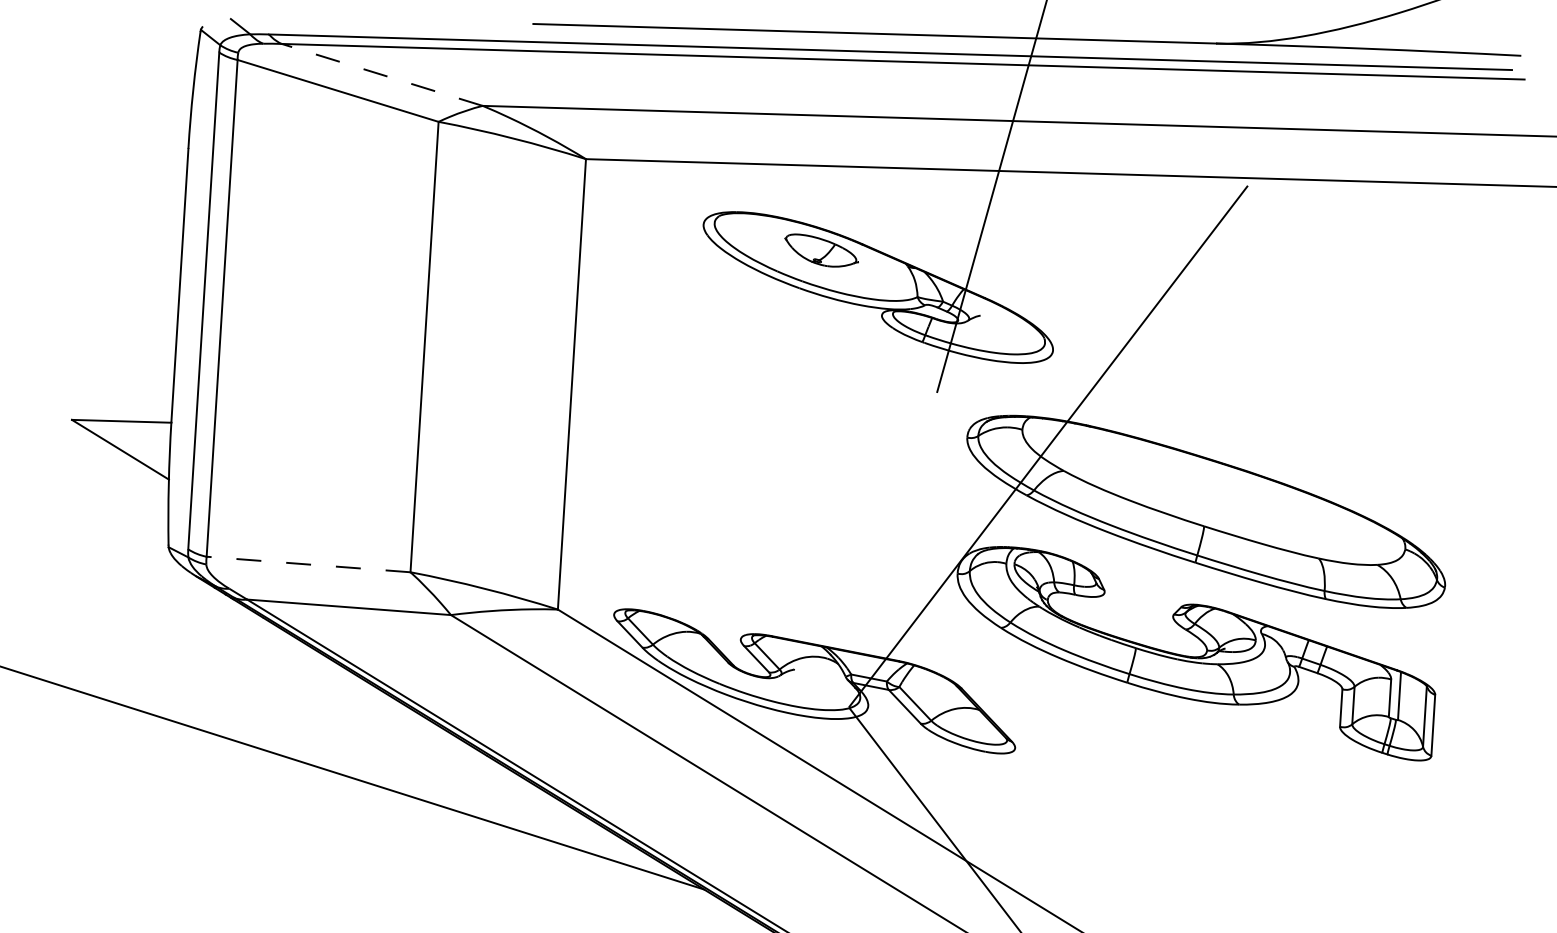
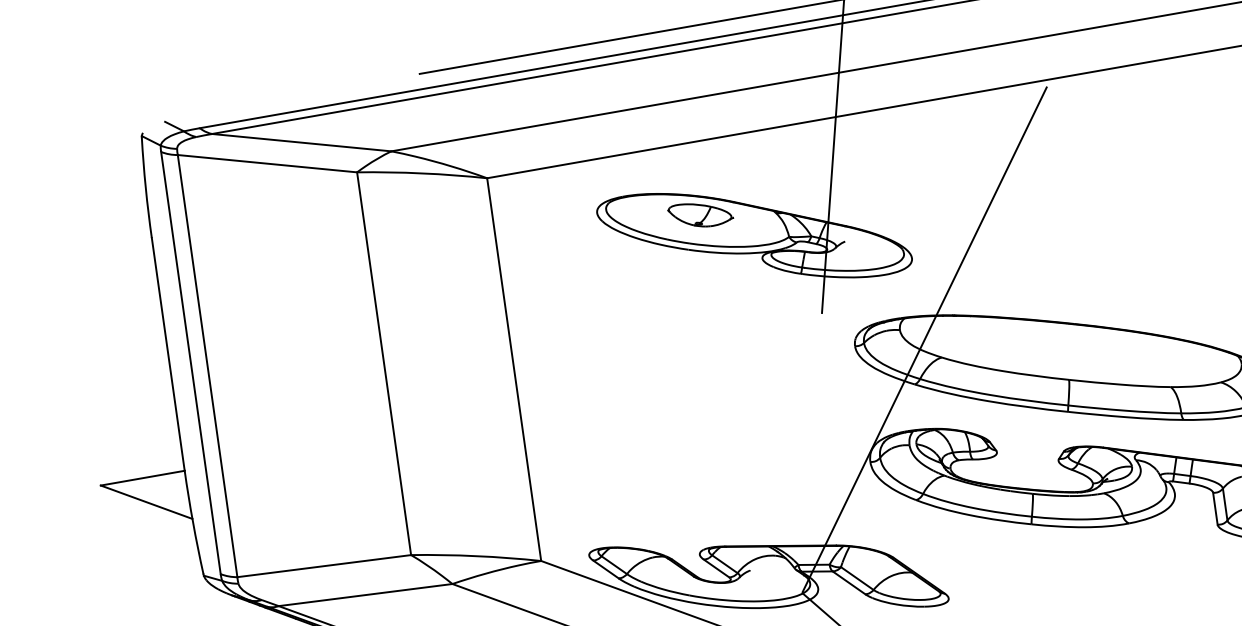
line: (381, 74) -> (301, 142), dashed -> solid
line: (308, 564) -> (324, 566), dashed -> solid

